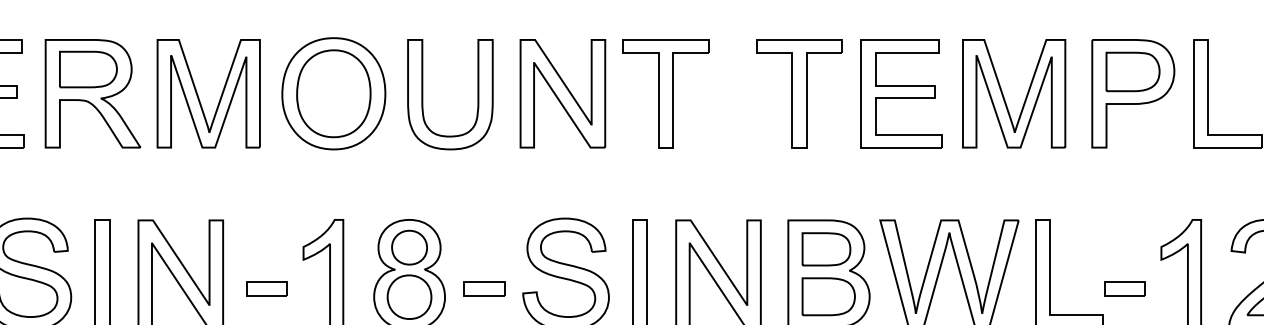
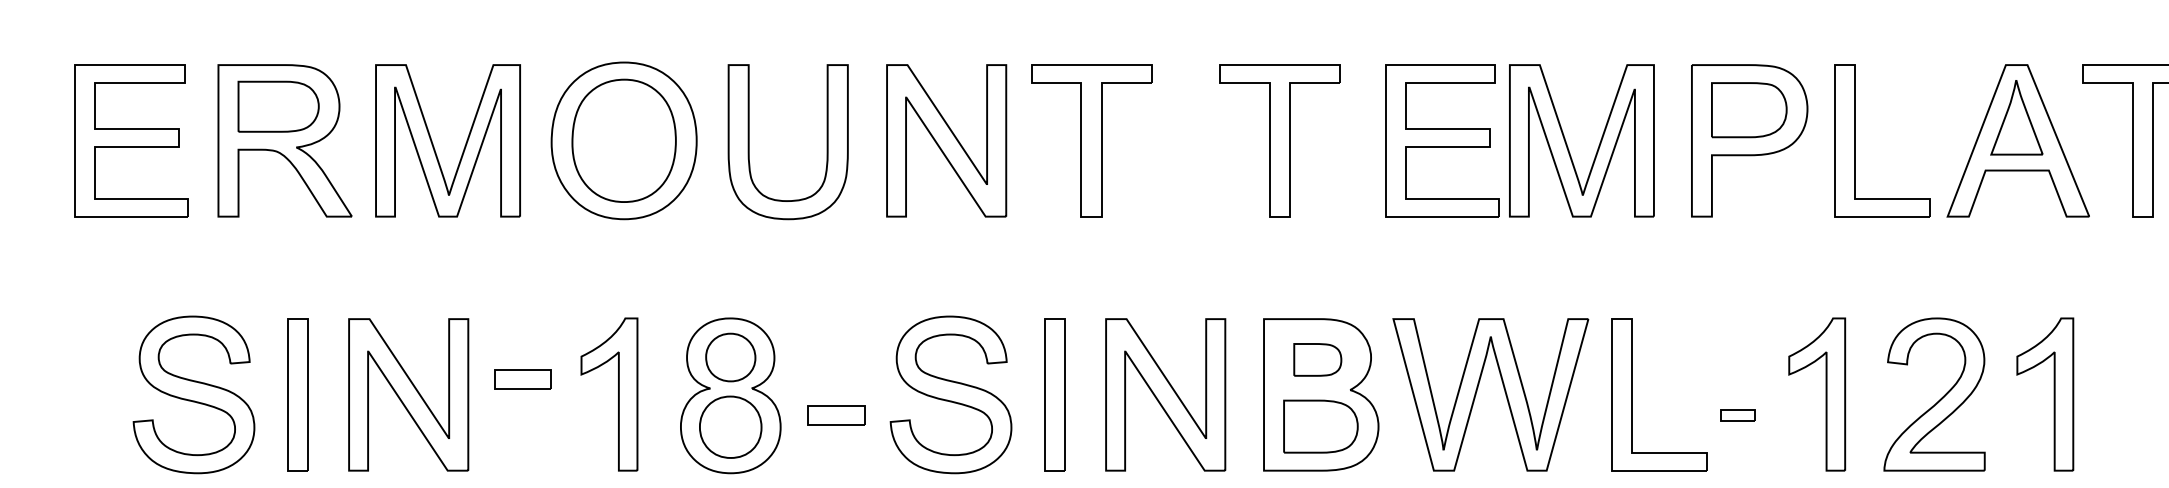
part: (901, 93) -> (1442, 140), moved
part: (826, 249) -> (1317, 359), size x0.7
part: (266, 288) -> (522, 379), moved
part: (1124, 288) -> (1737, 415), size x0.6

